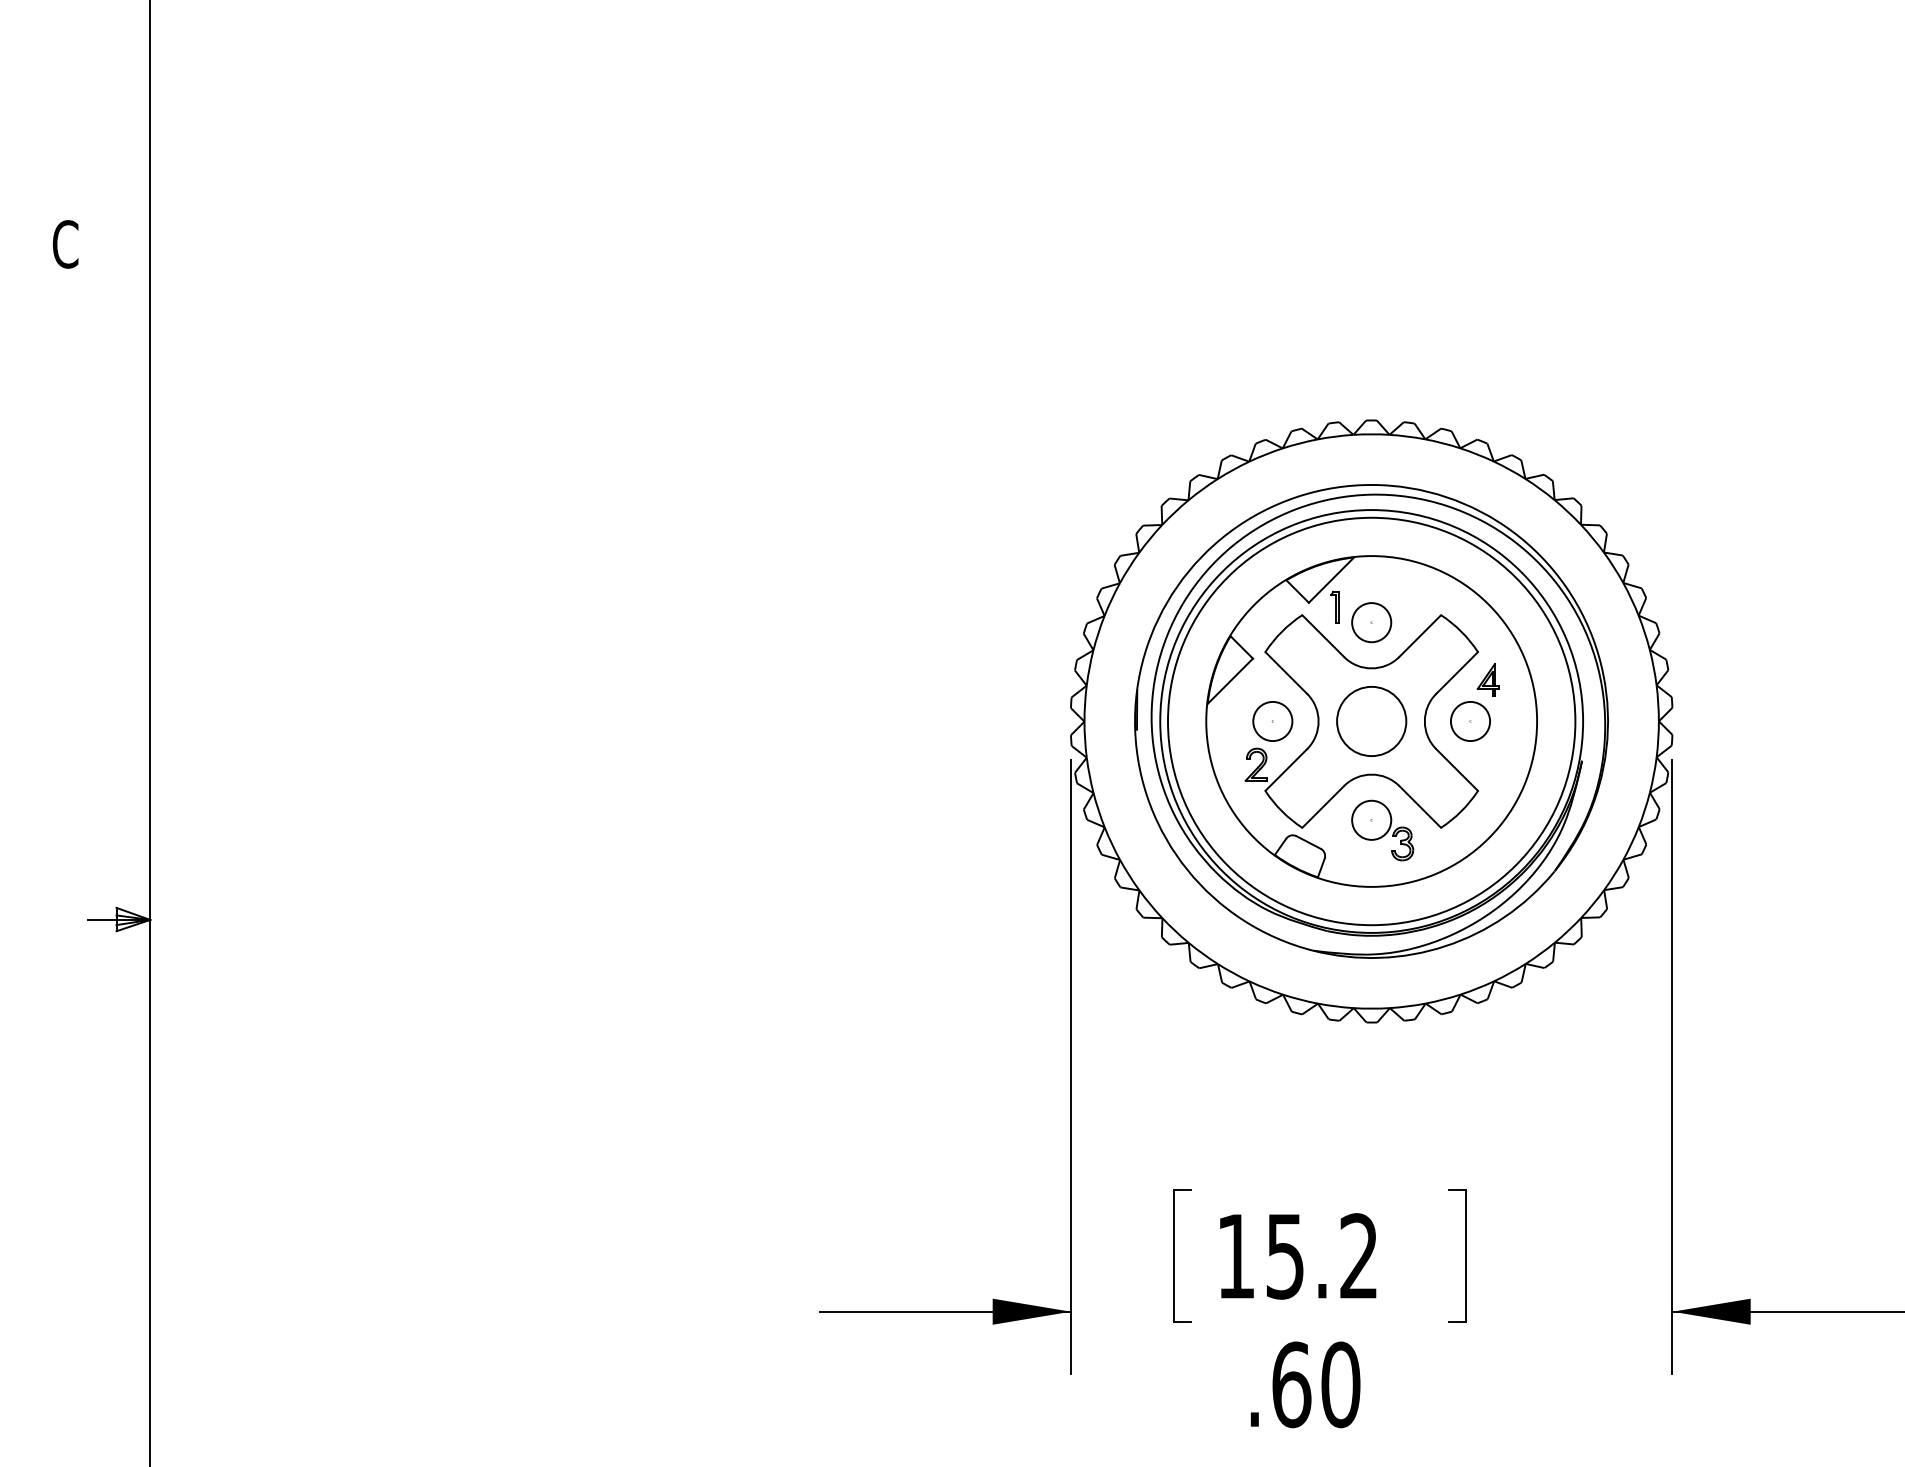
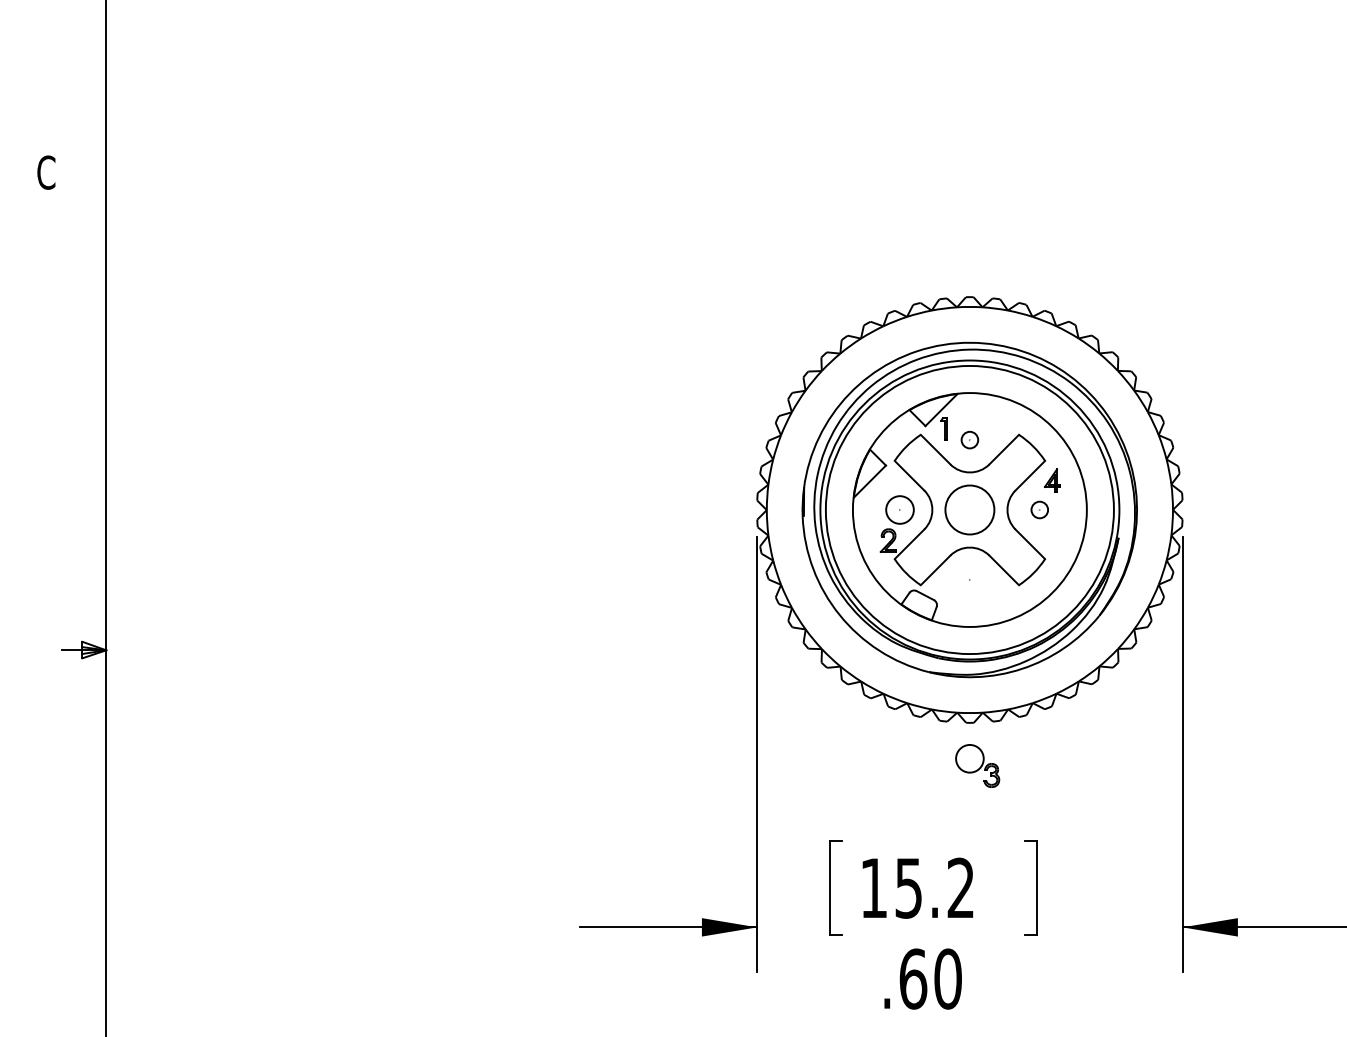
circle: (1371, 622) -> (969, 440), size x0.6
circle: (1470, 721) -> (1039, 510), size x0.6
part: (1382, 830) -> (977, 765), moved

